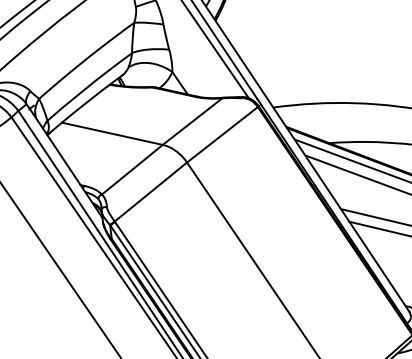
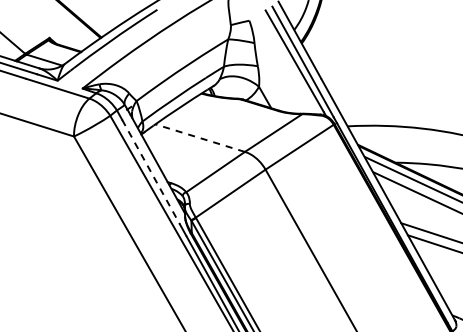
line: (112, 134) -> (200, 138), solid -> dashed
line: (61, 175) -> (151, 172), solid -> dashed

